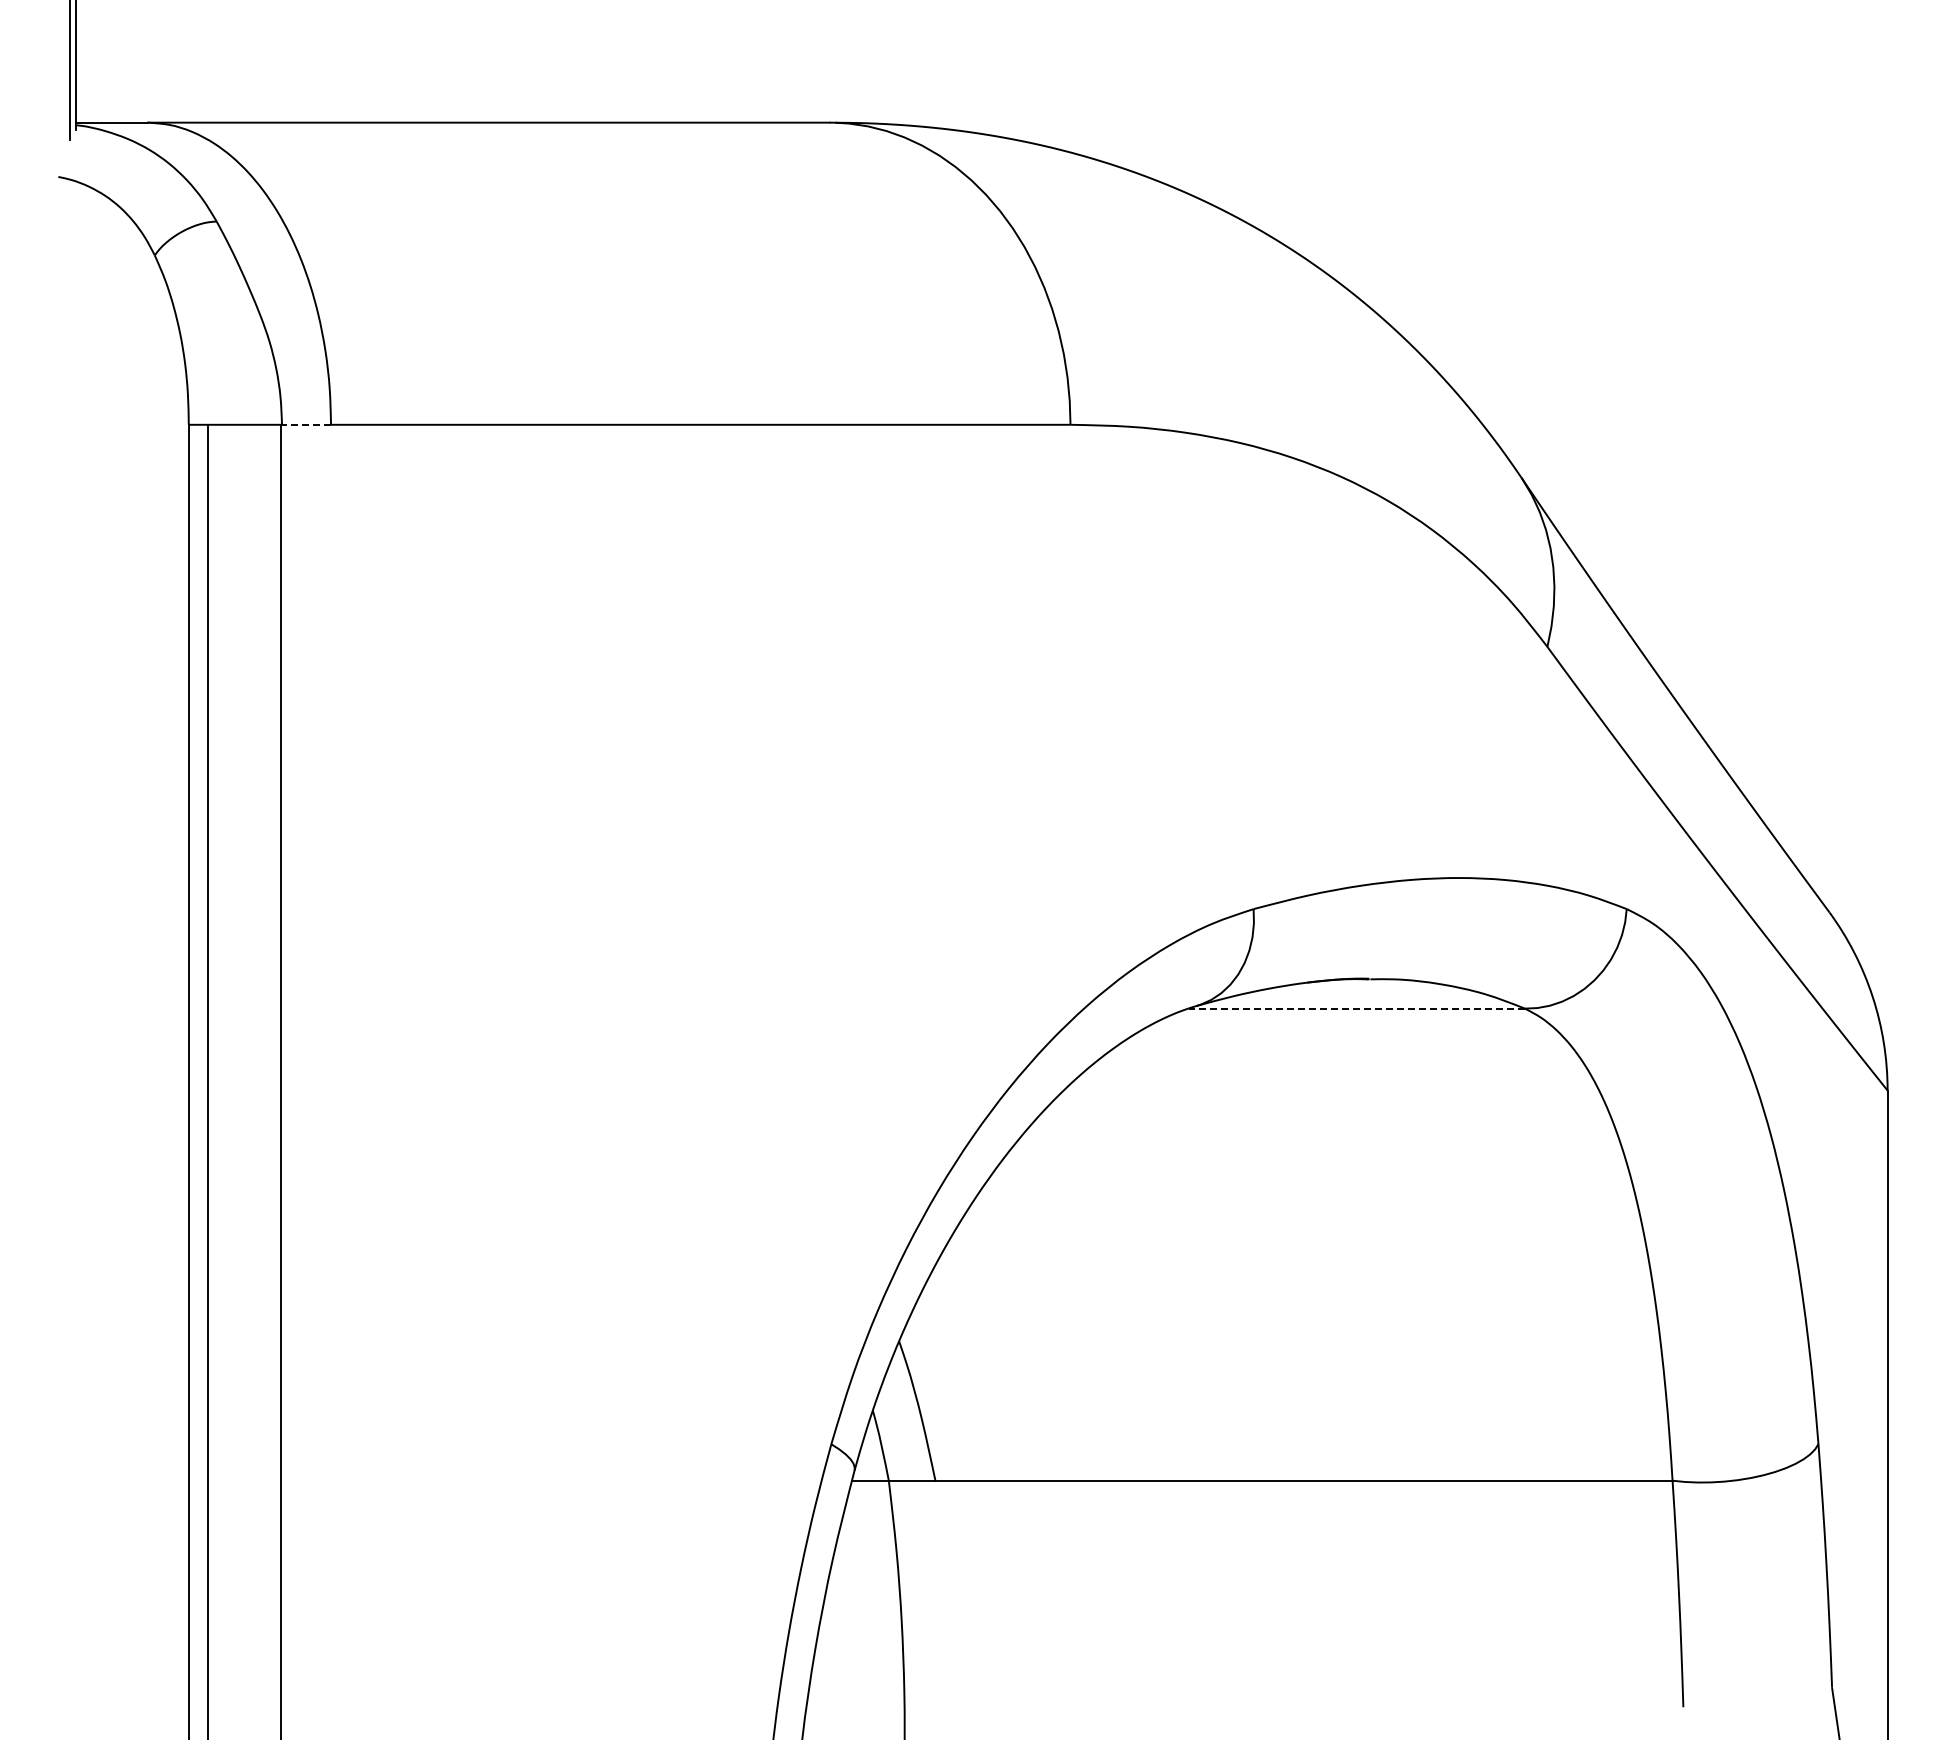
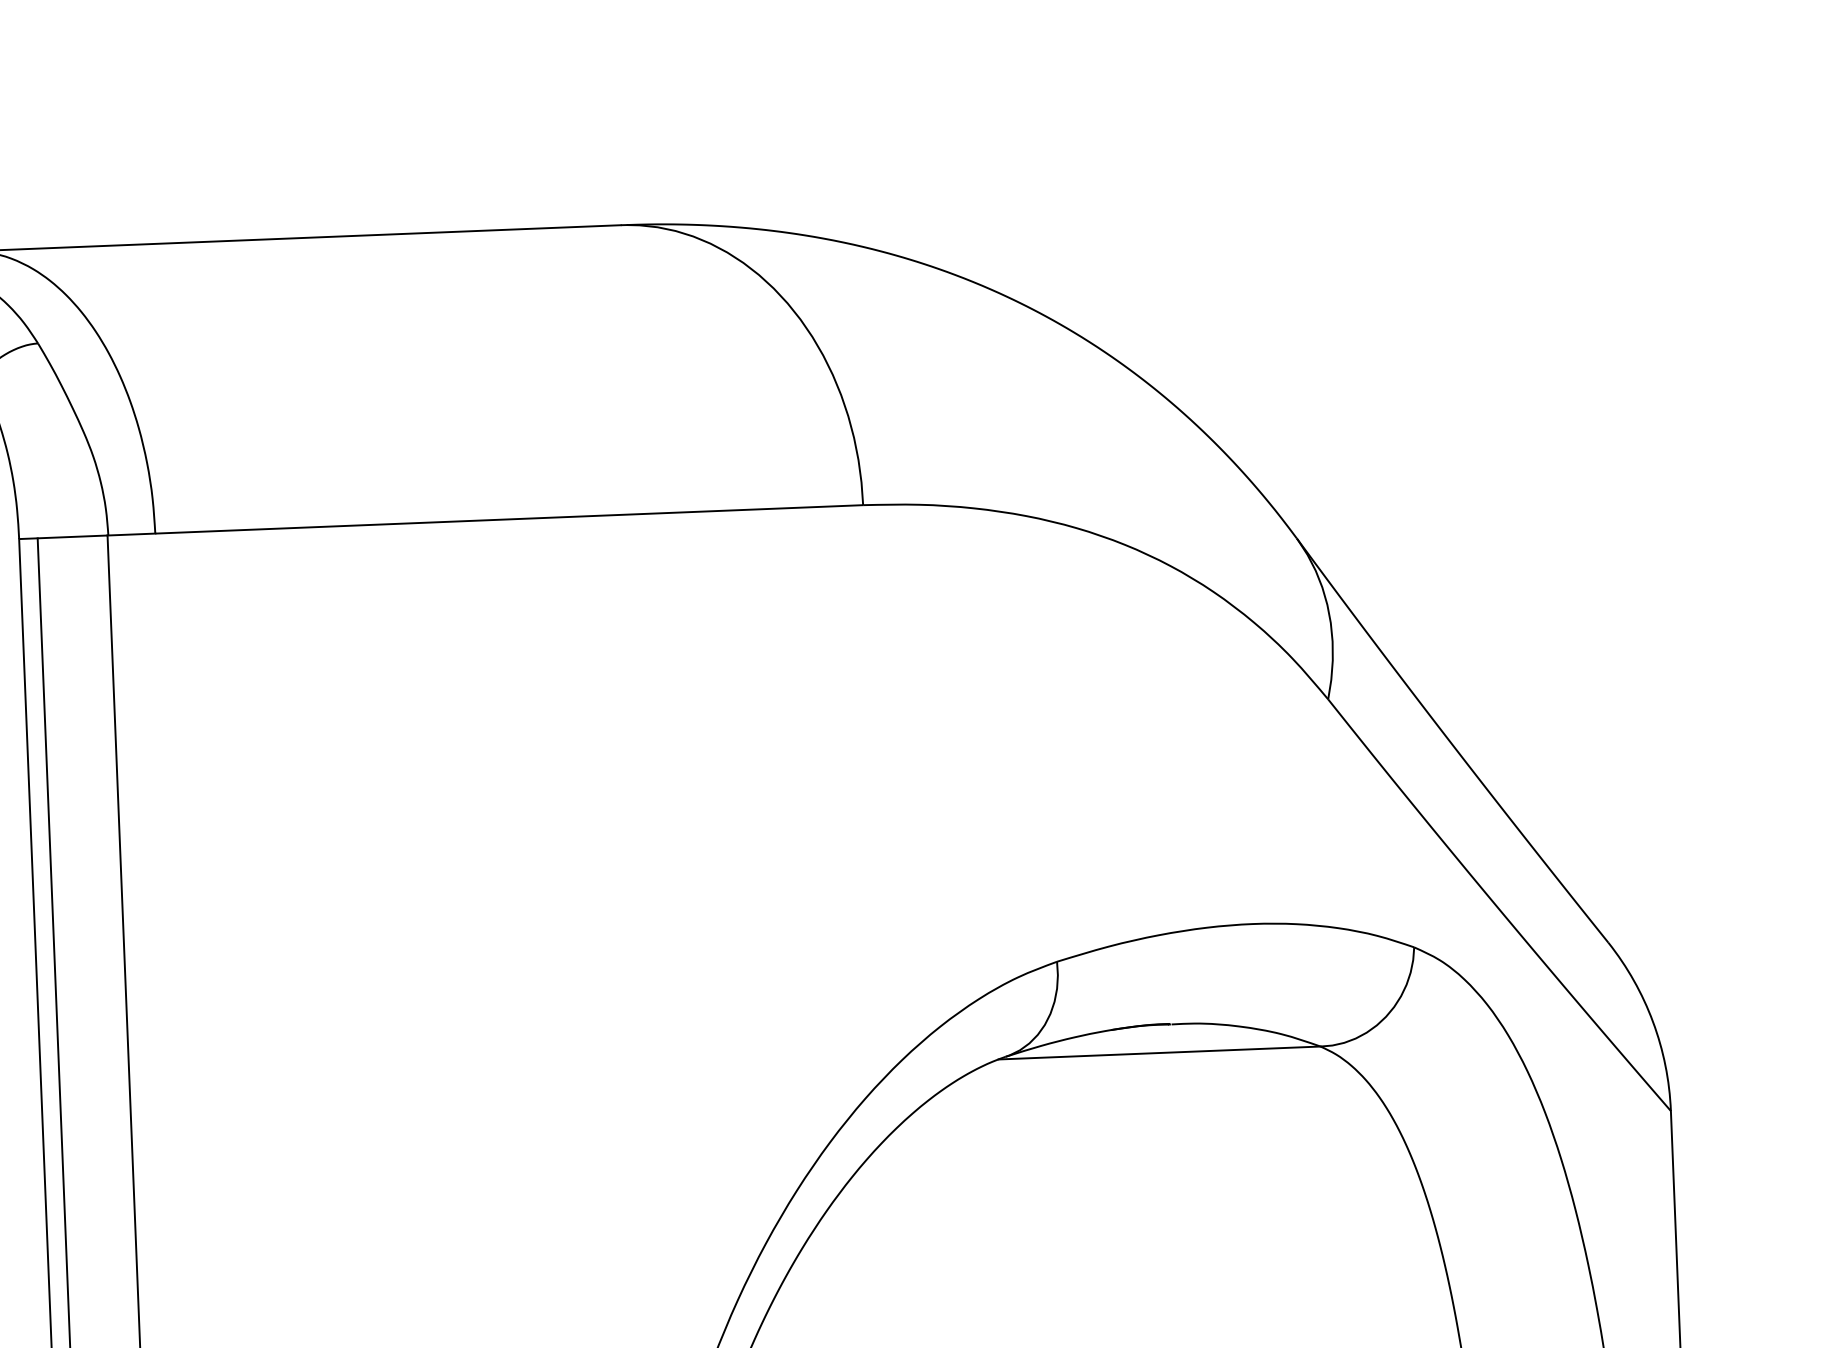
line: (306, 424) -> (131, 534), dashed -> solid
line: (1356, 1008) -> (1159, 1052), dashed -> solid

